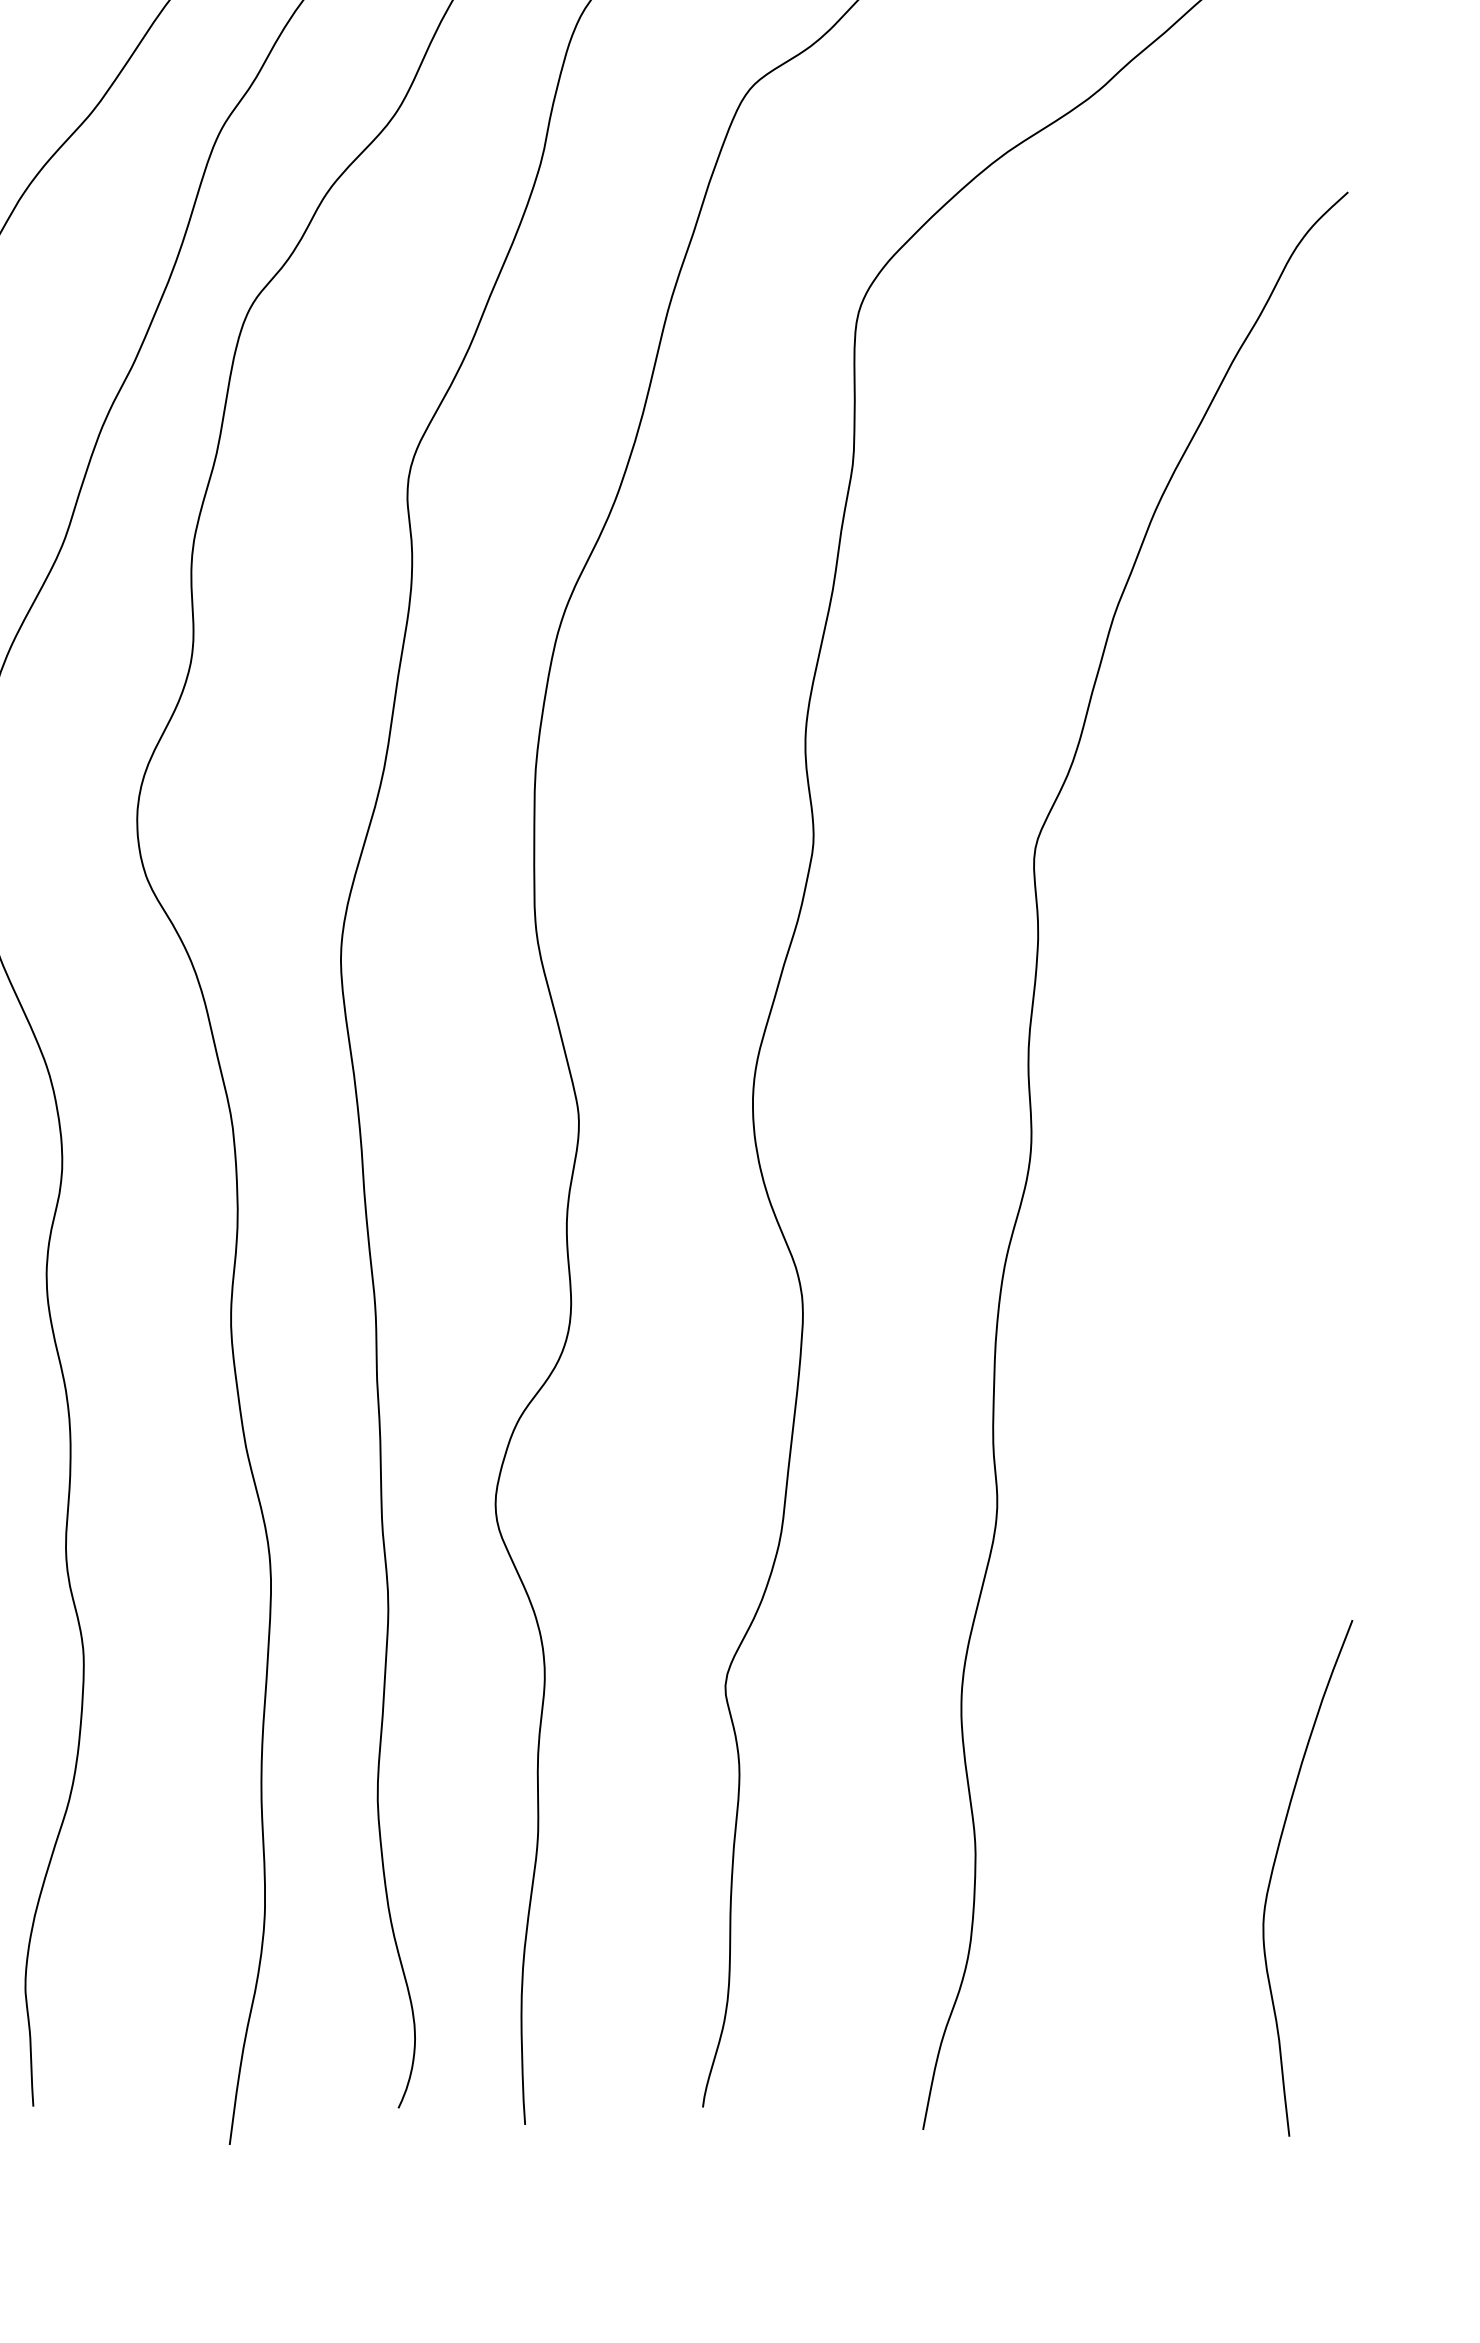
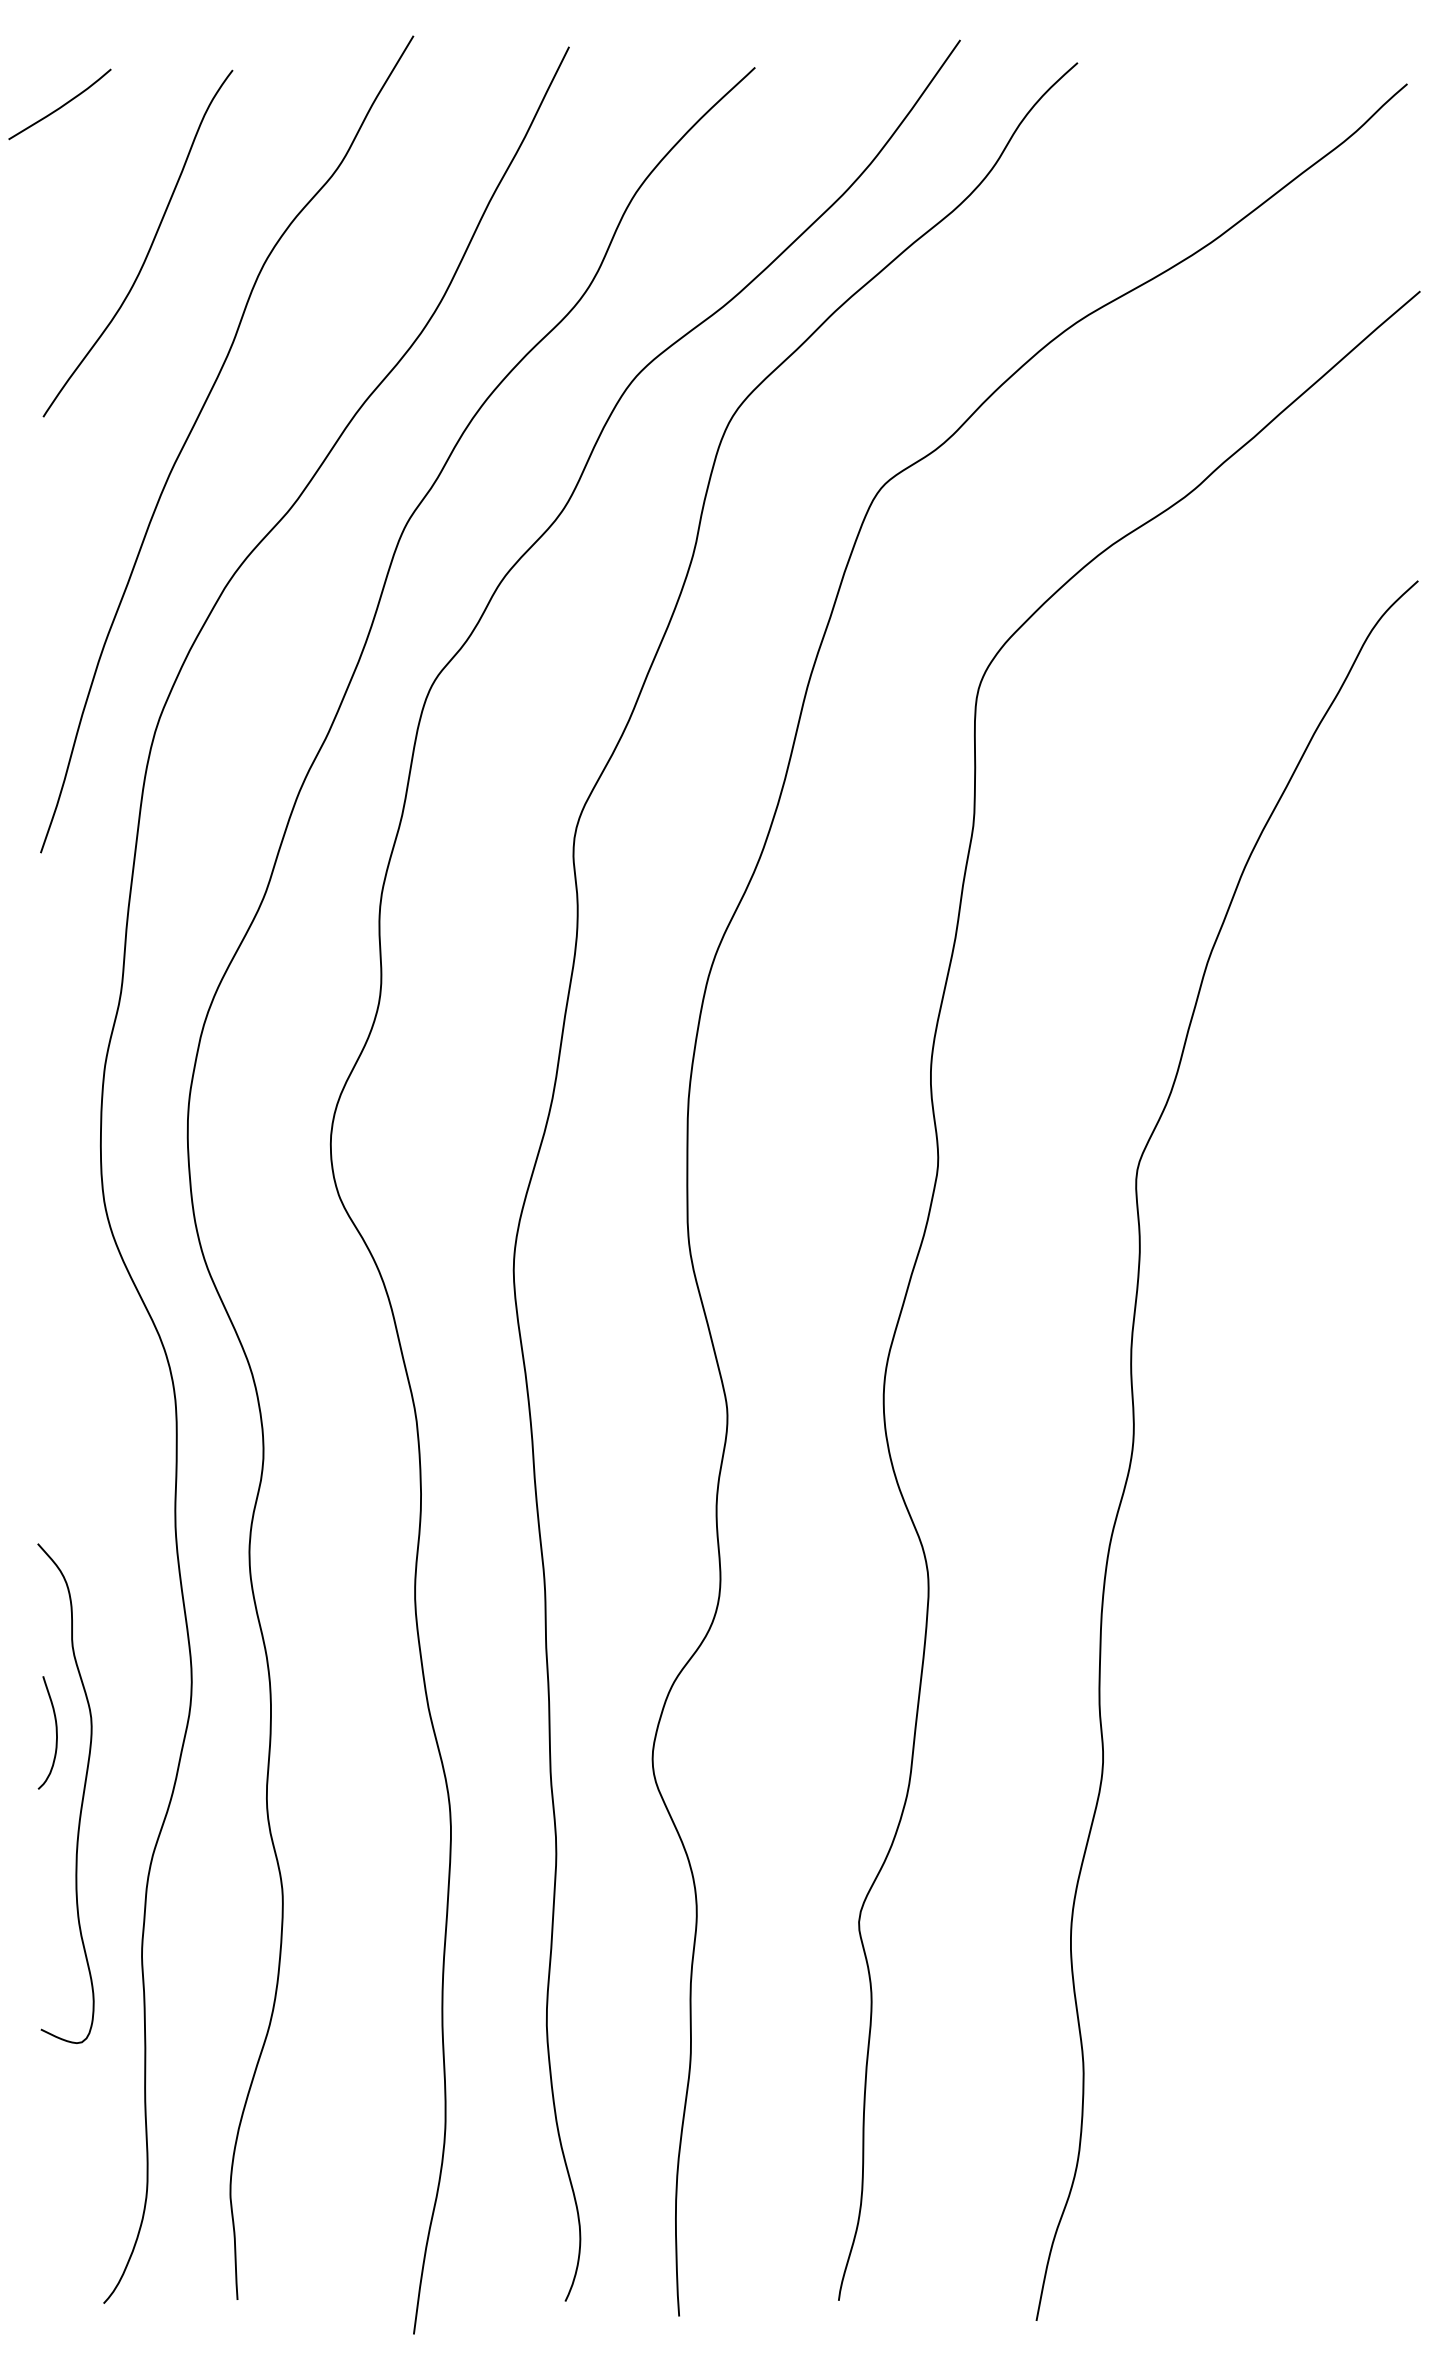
curve: (1273, 1869) -> (1351, 2087), removed

